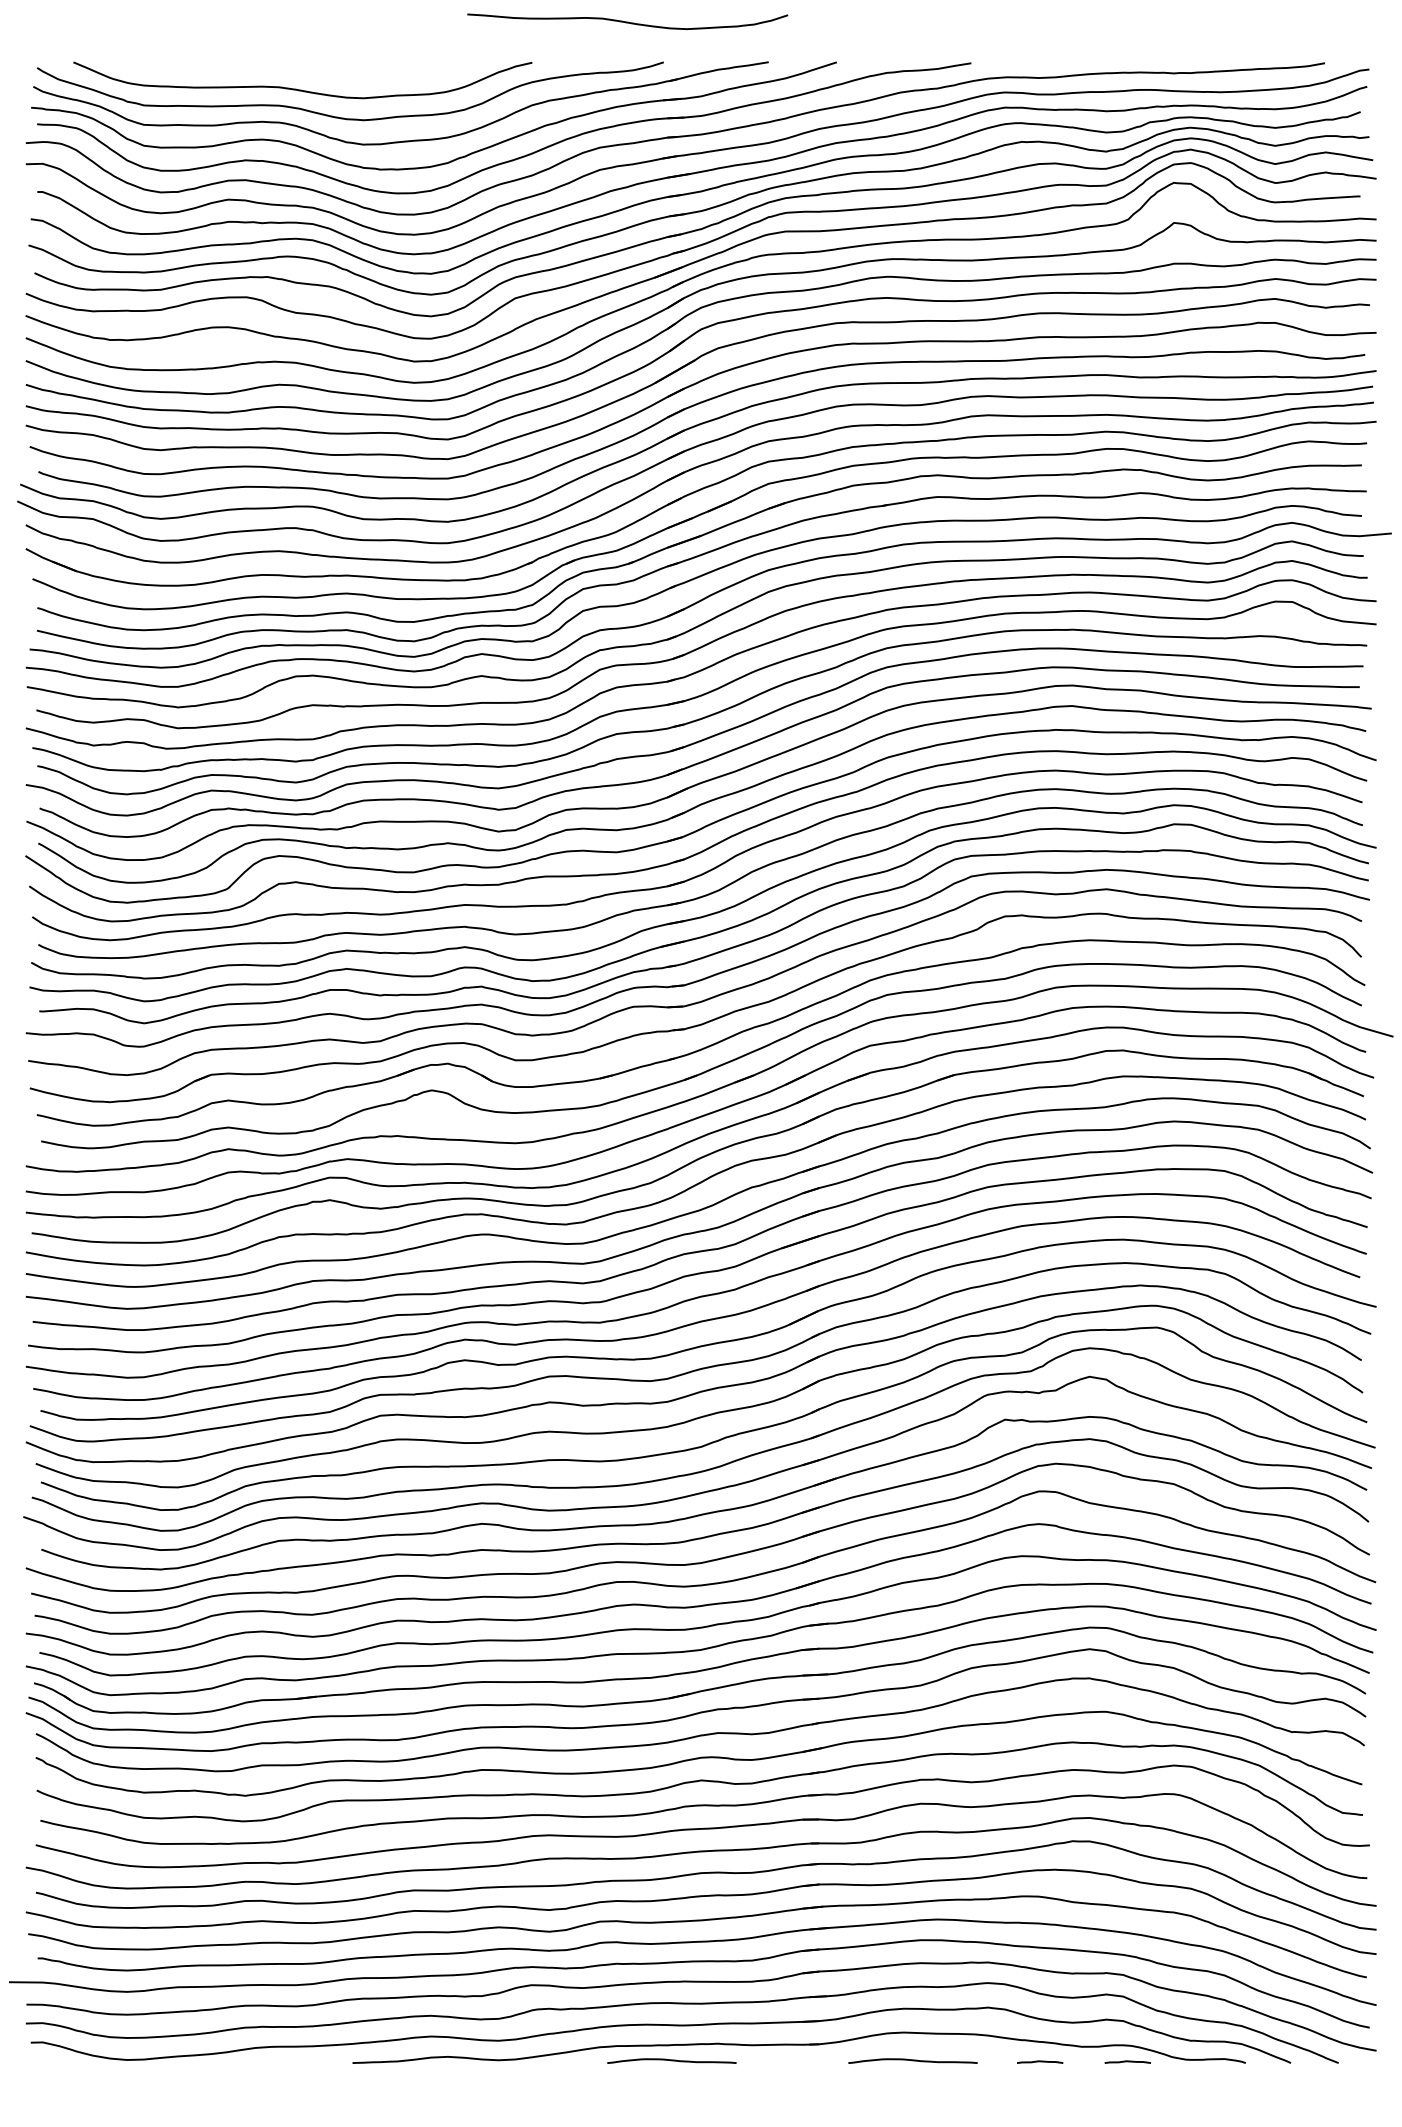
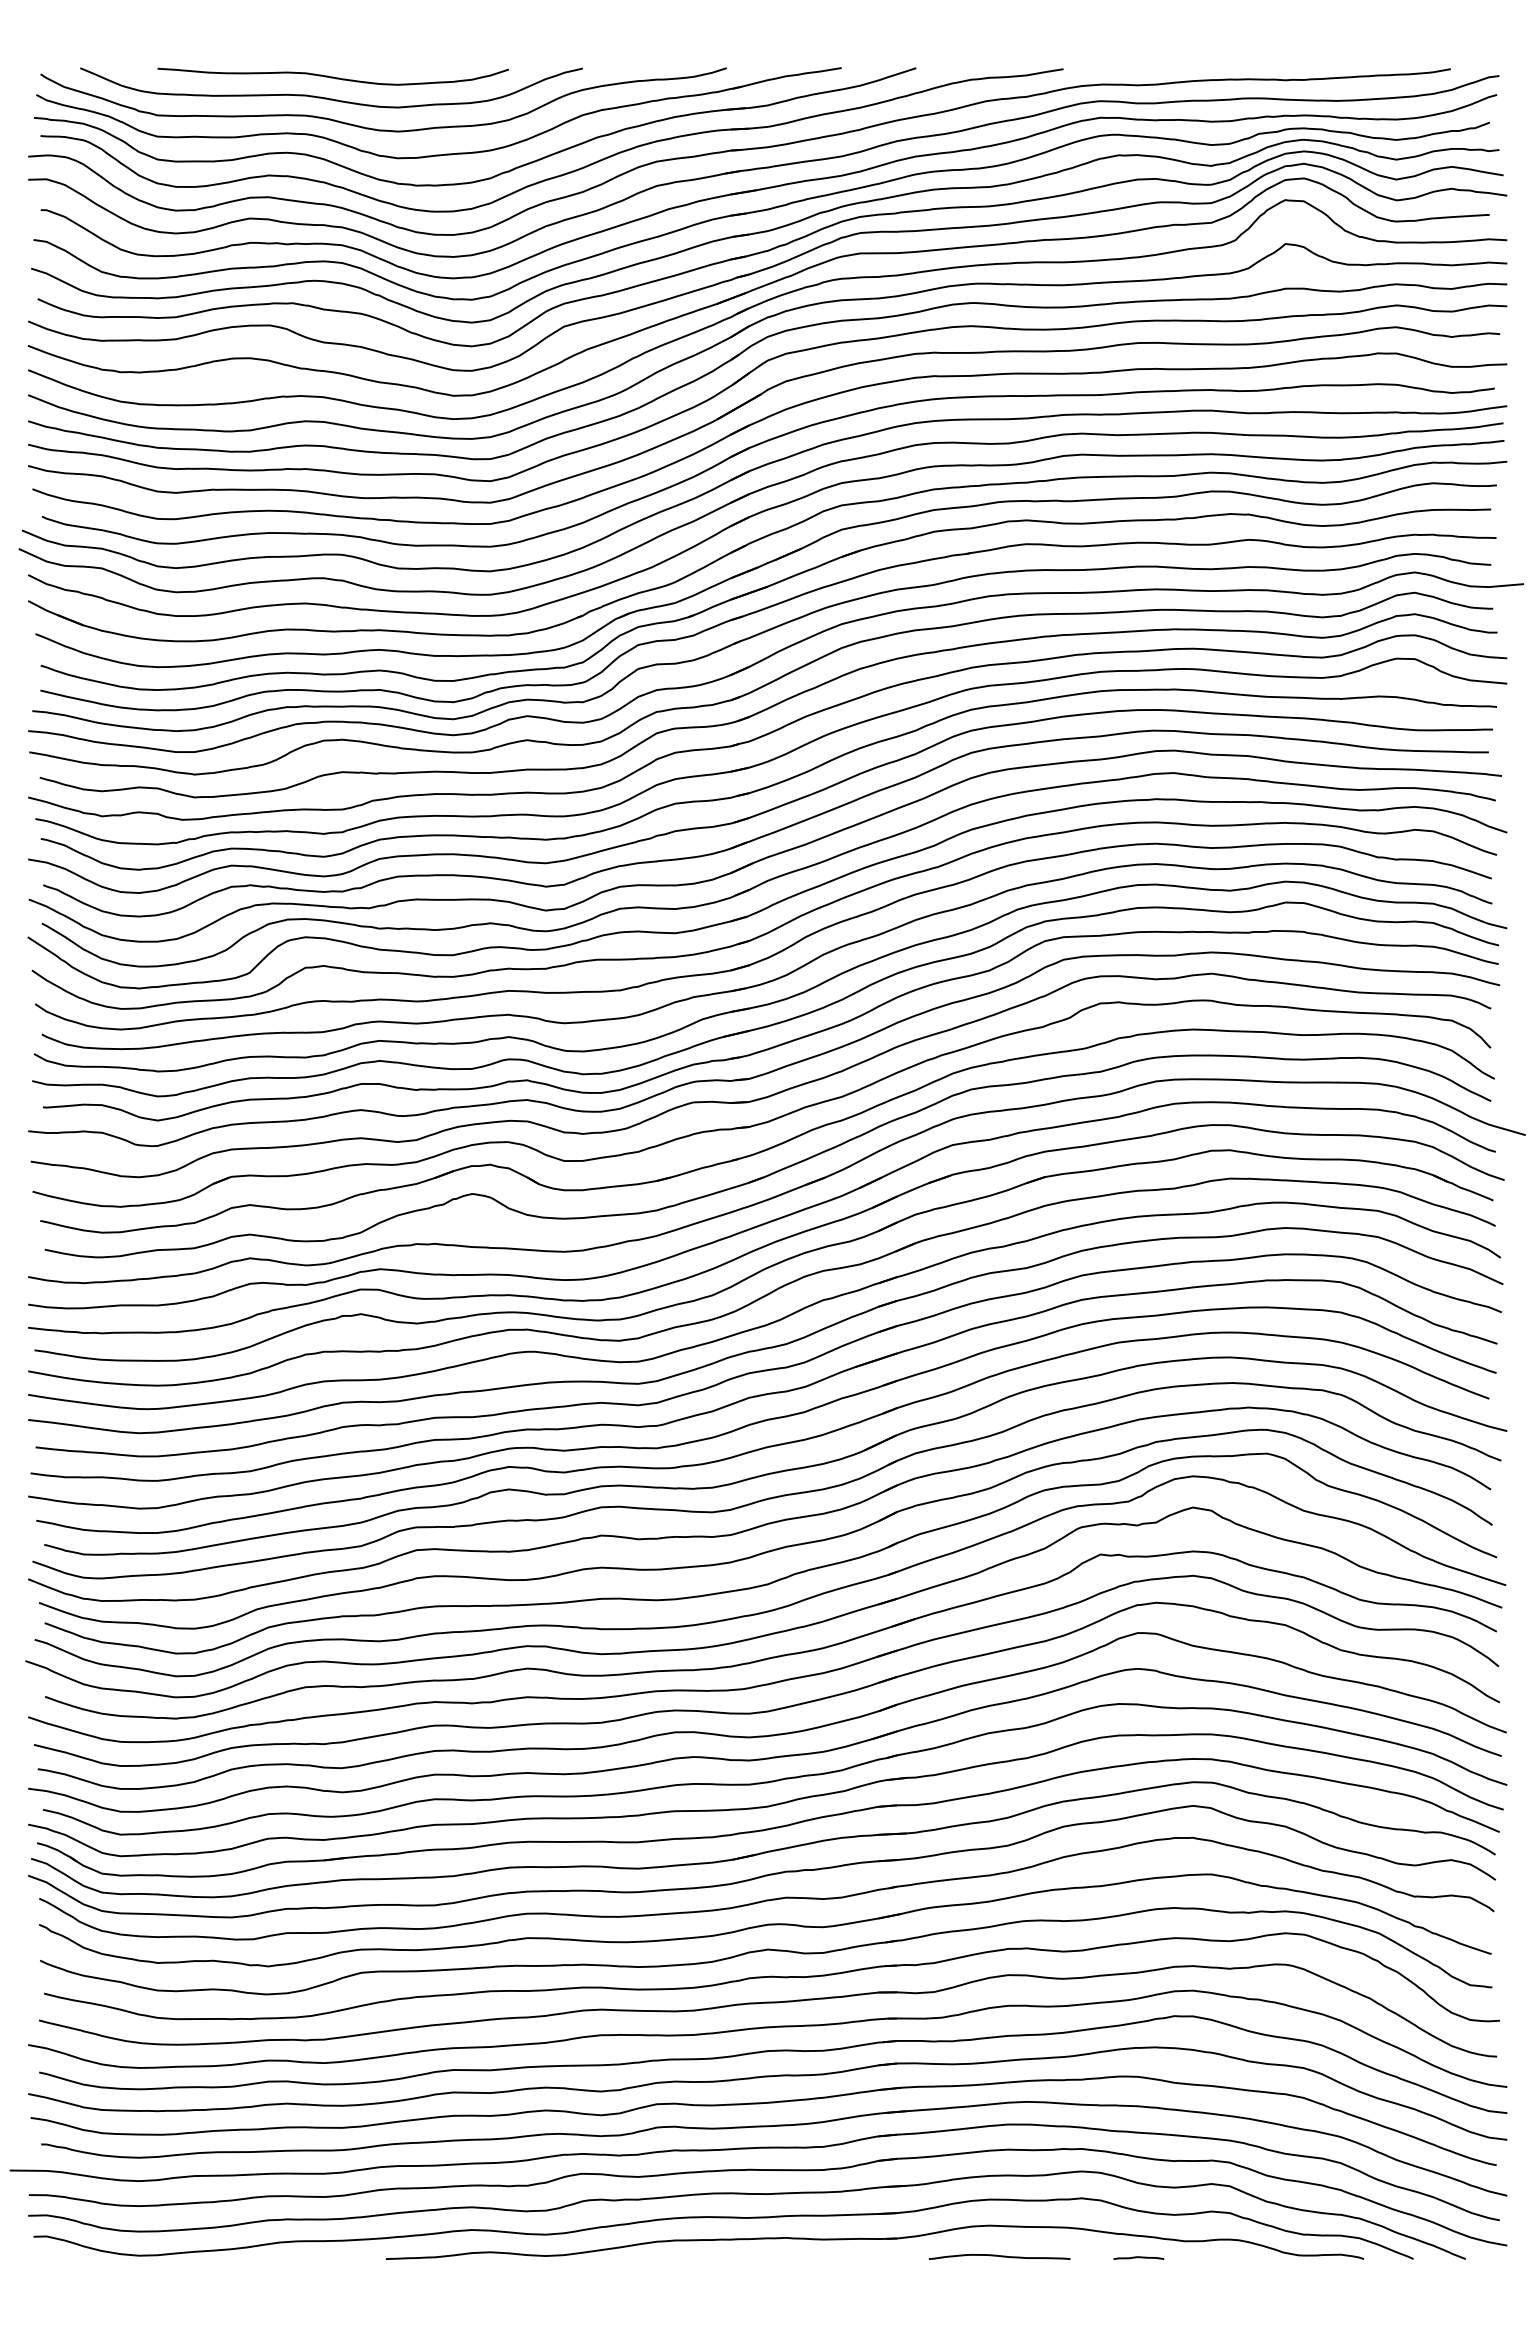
curve: (627, 21) -> (332, 76), moved
curve: (671, 2060) -> (735, 2256), removed
line: (1127, 2061) -> (1234, 2257), removed

